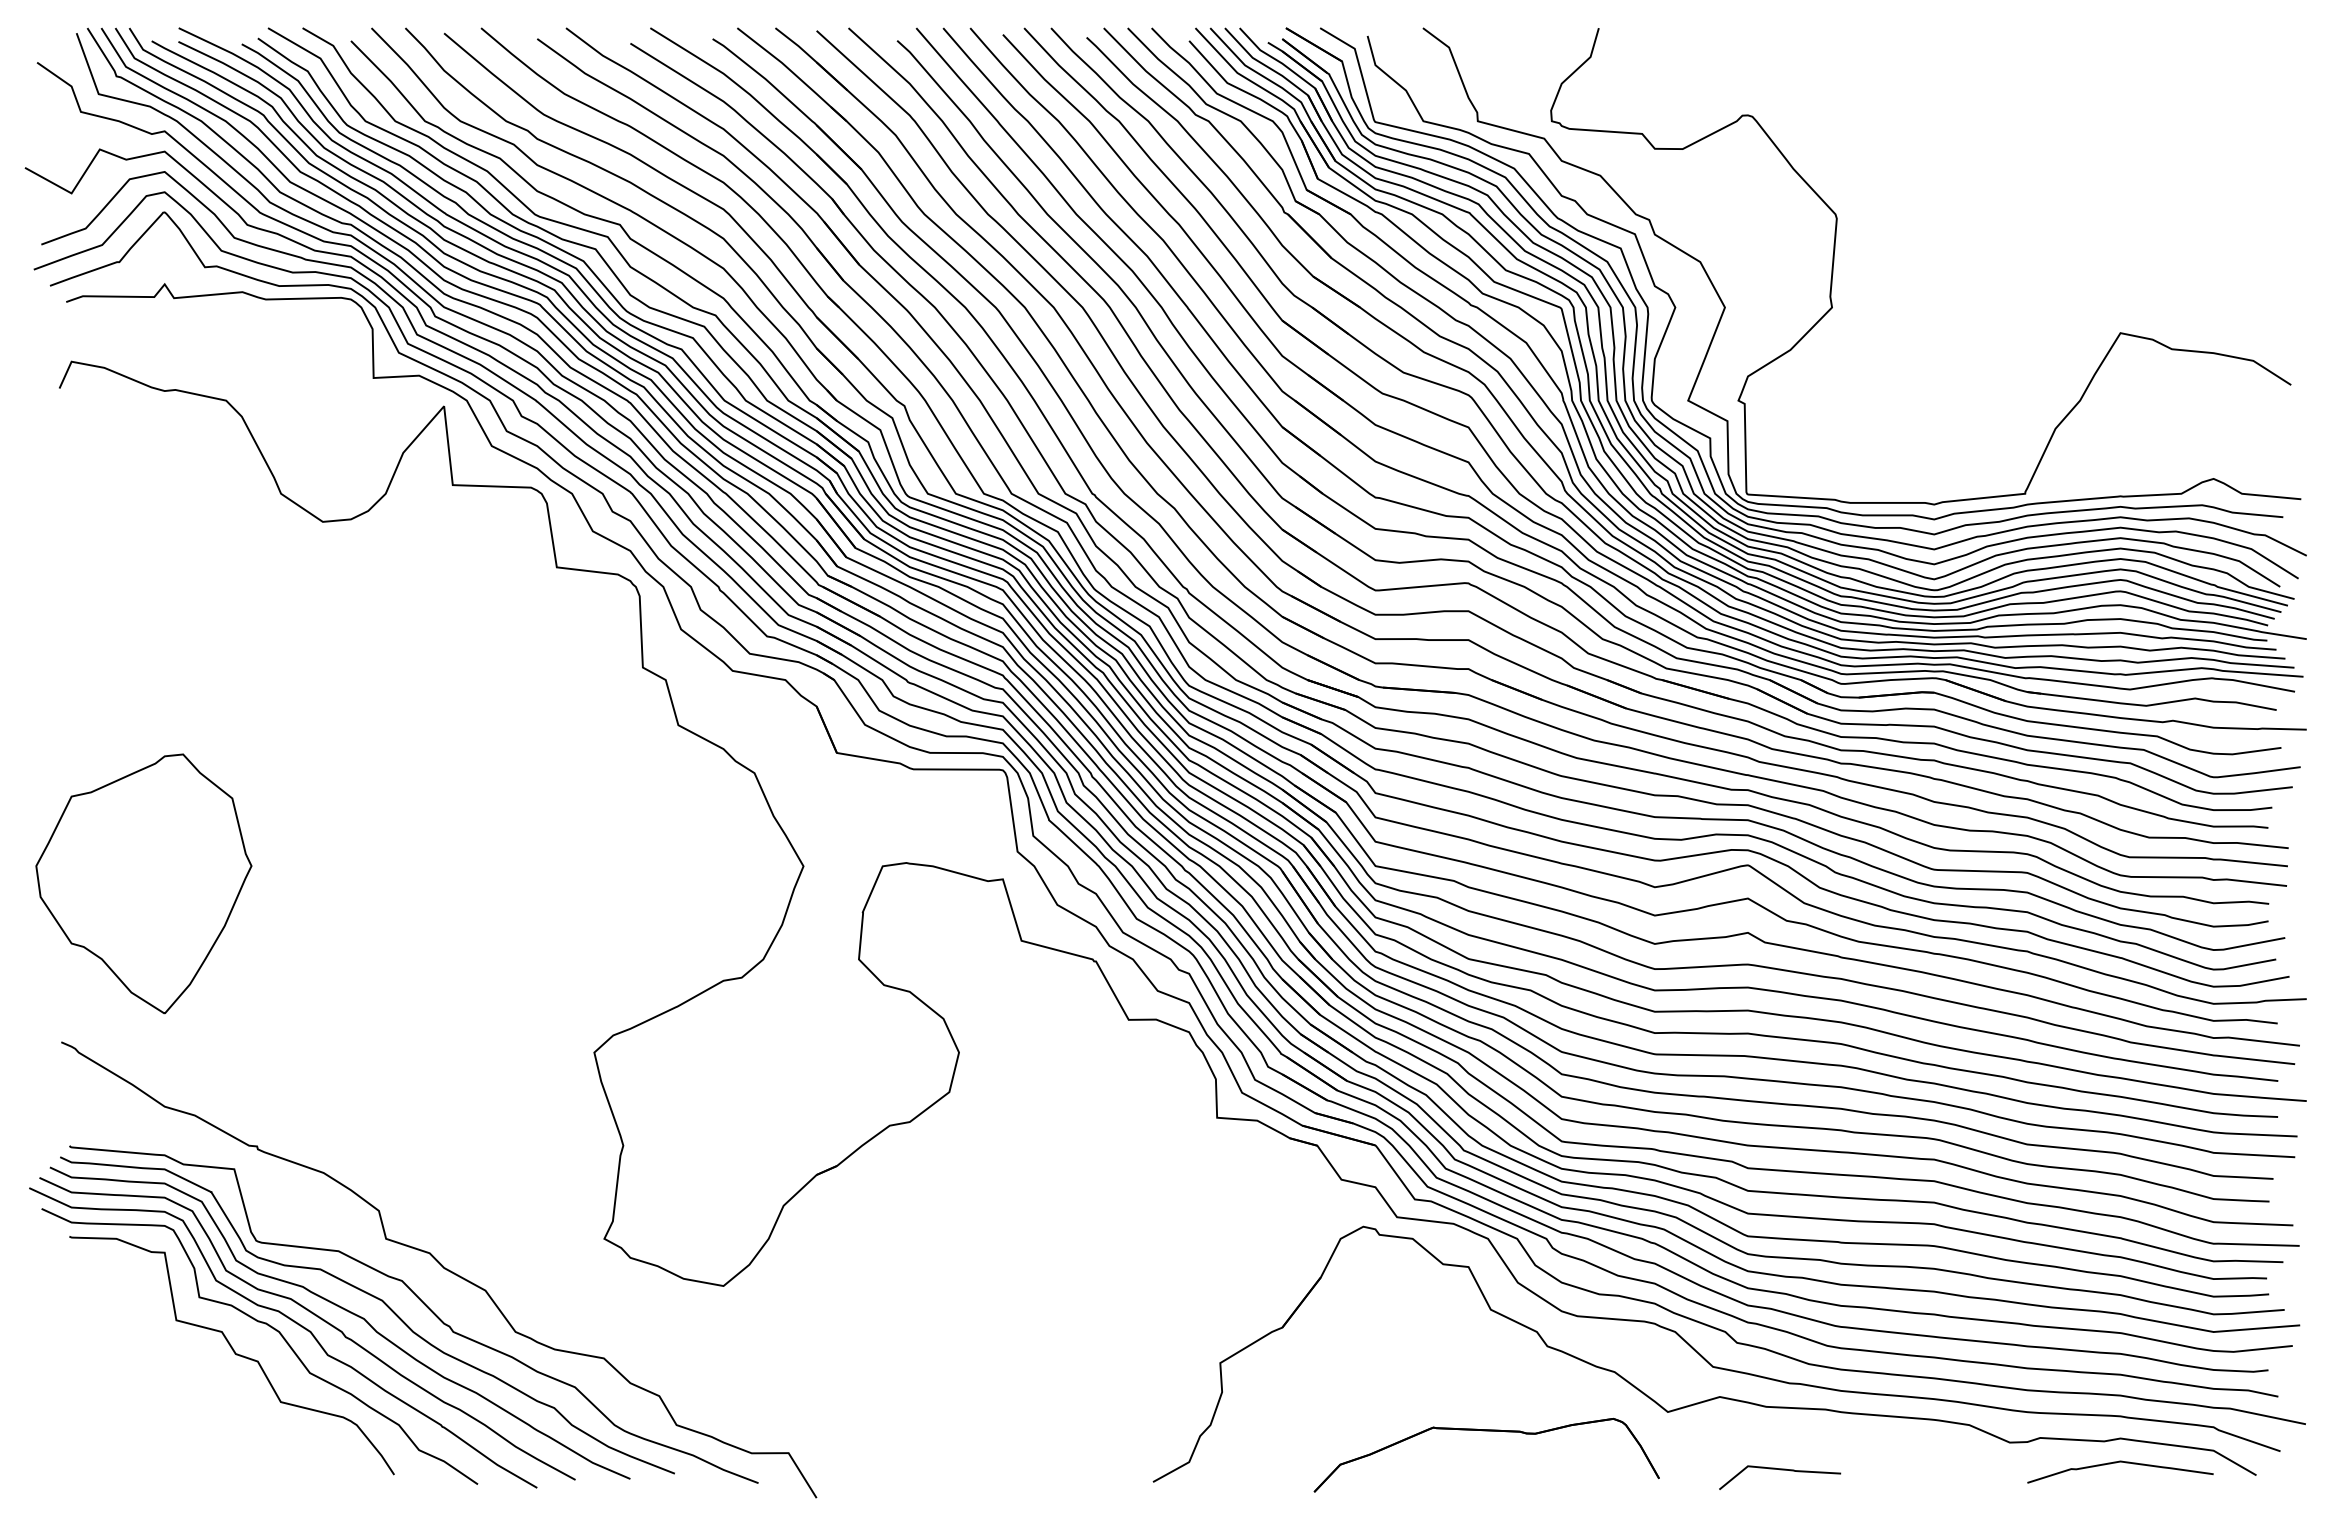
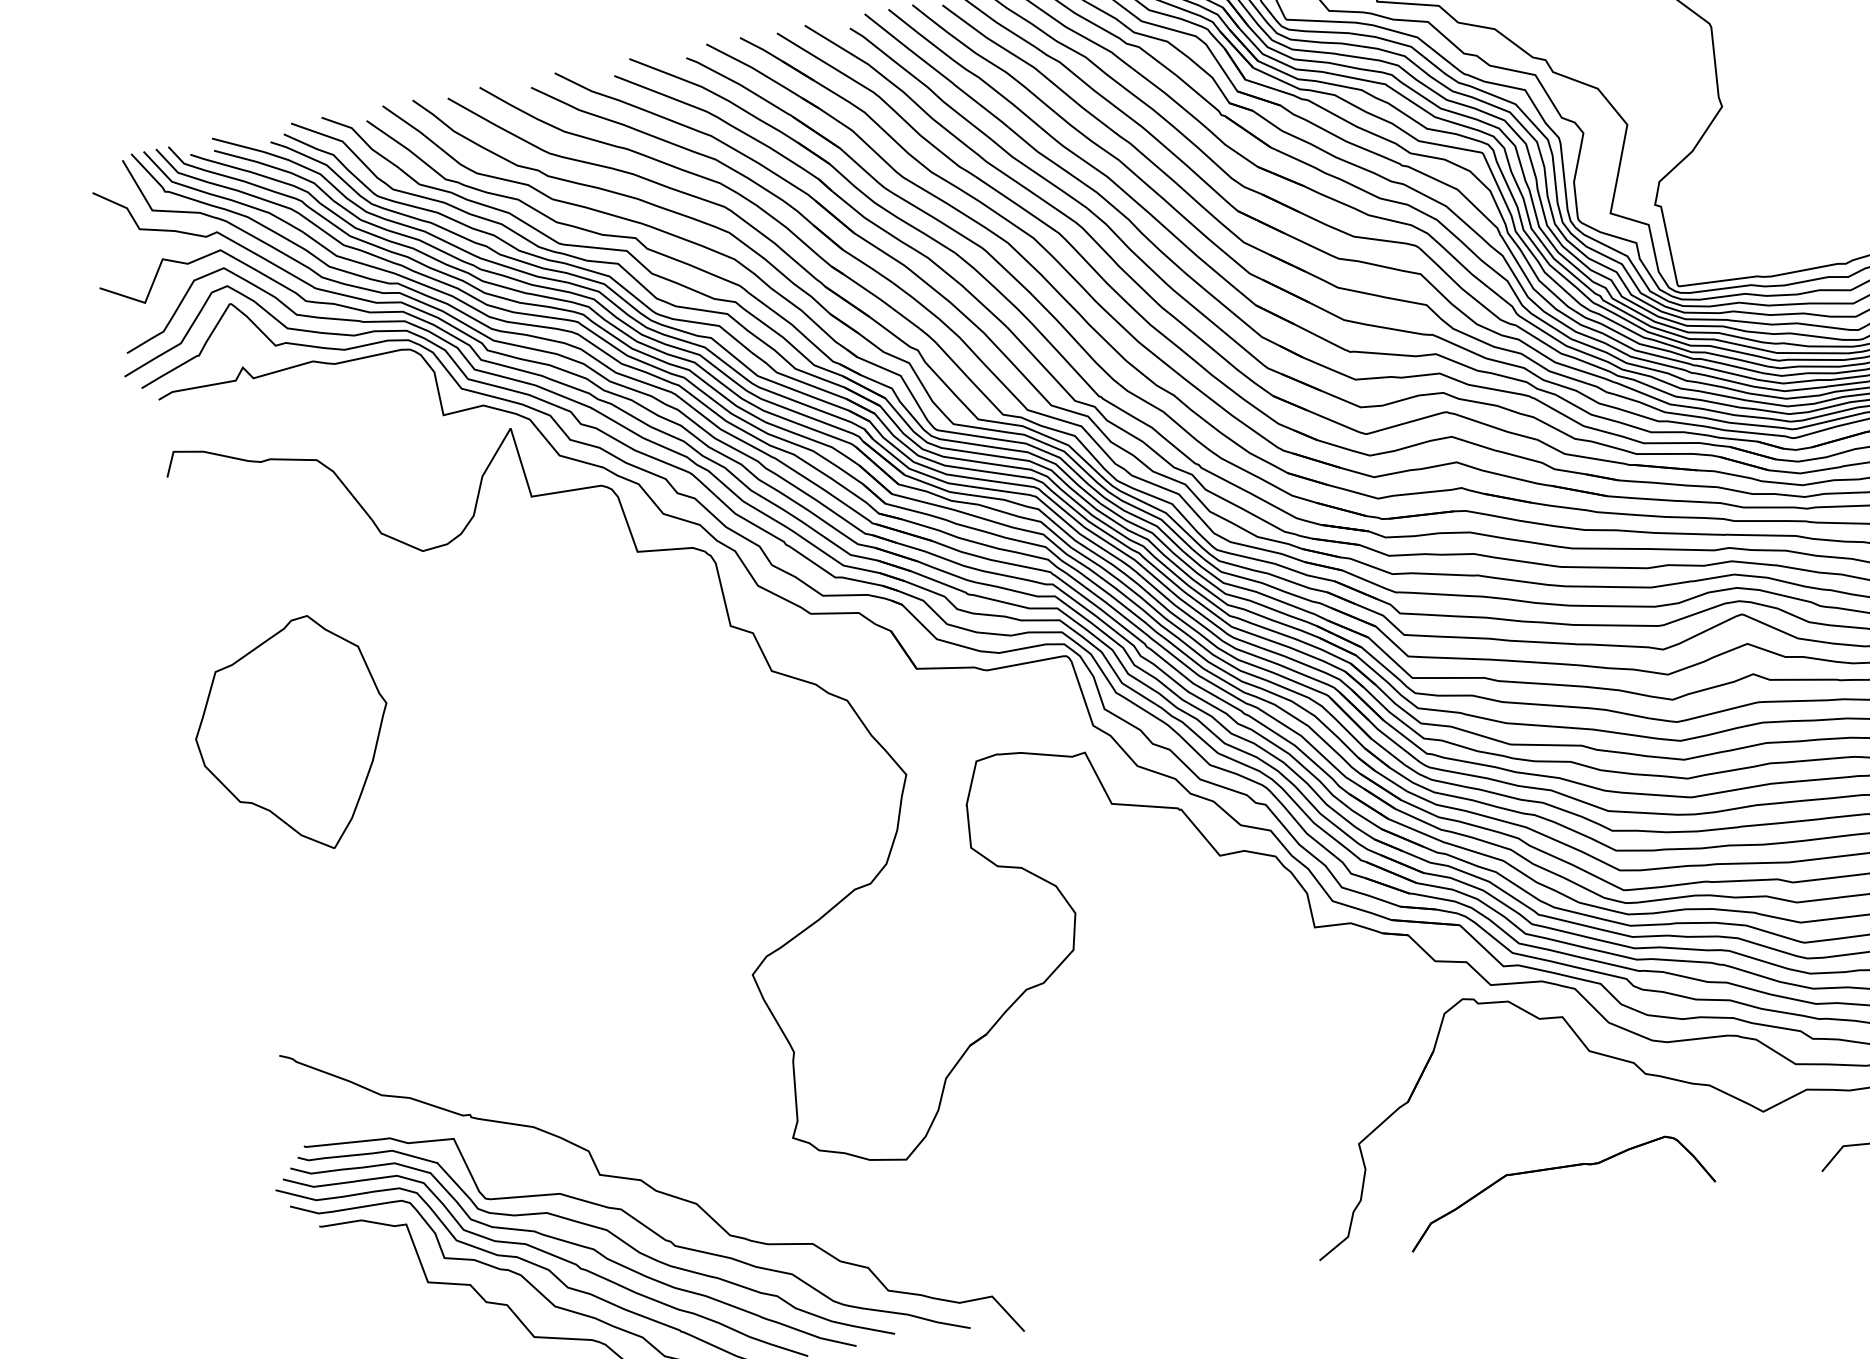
part: (143, 883) -> (293, 736), moved
part: (1486, 1431) -> (1554, 1169), moved

